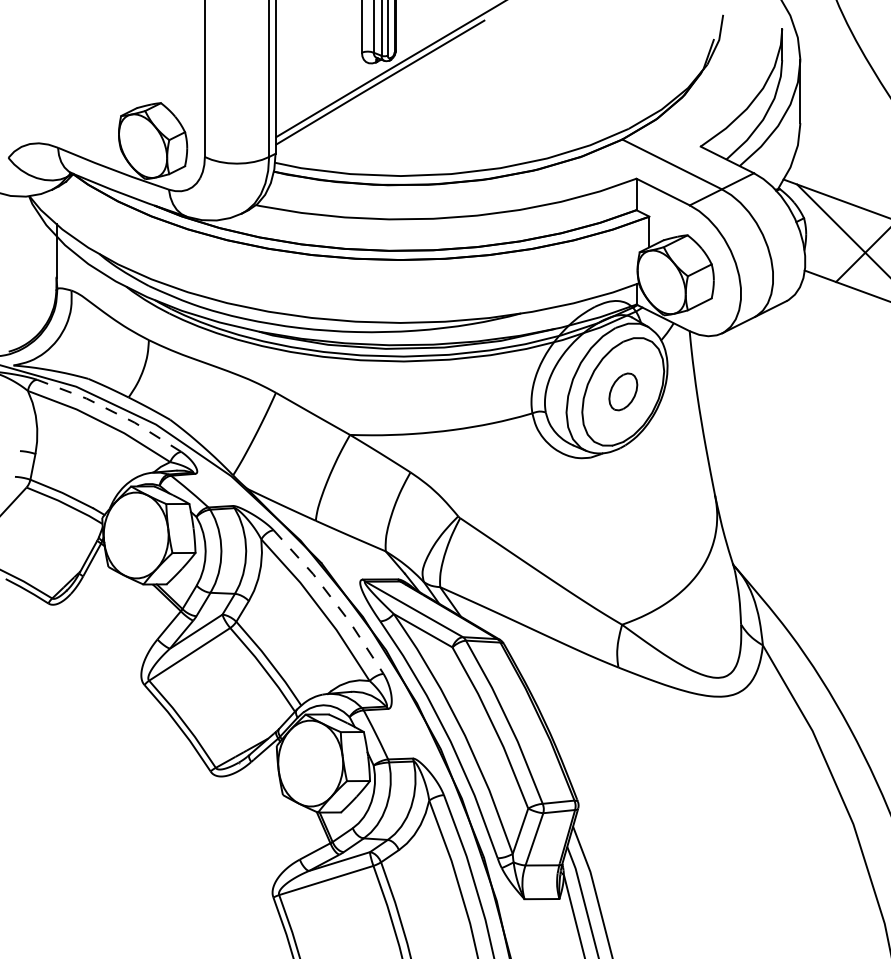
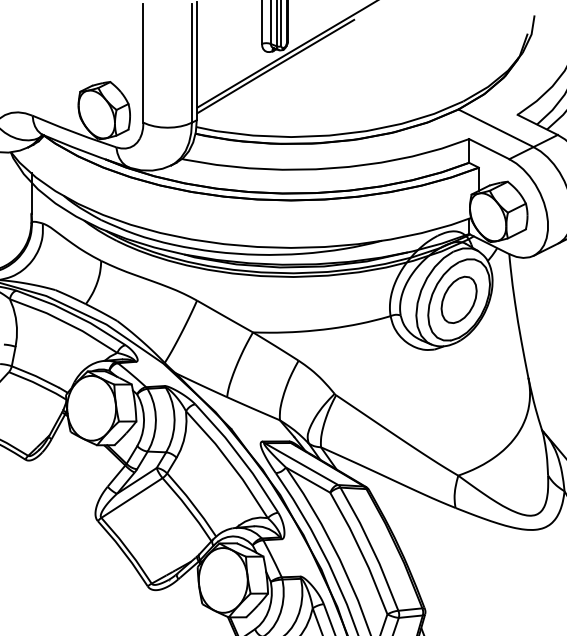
part: (623, 391) -> (459, 299), size x1.67
line: (111, 411) -> (72, 314), dashed -> solid
line: (332, 599) -> (239, 456), dashed -> solid

